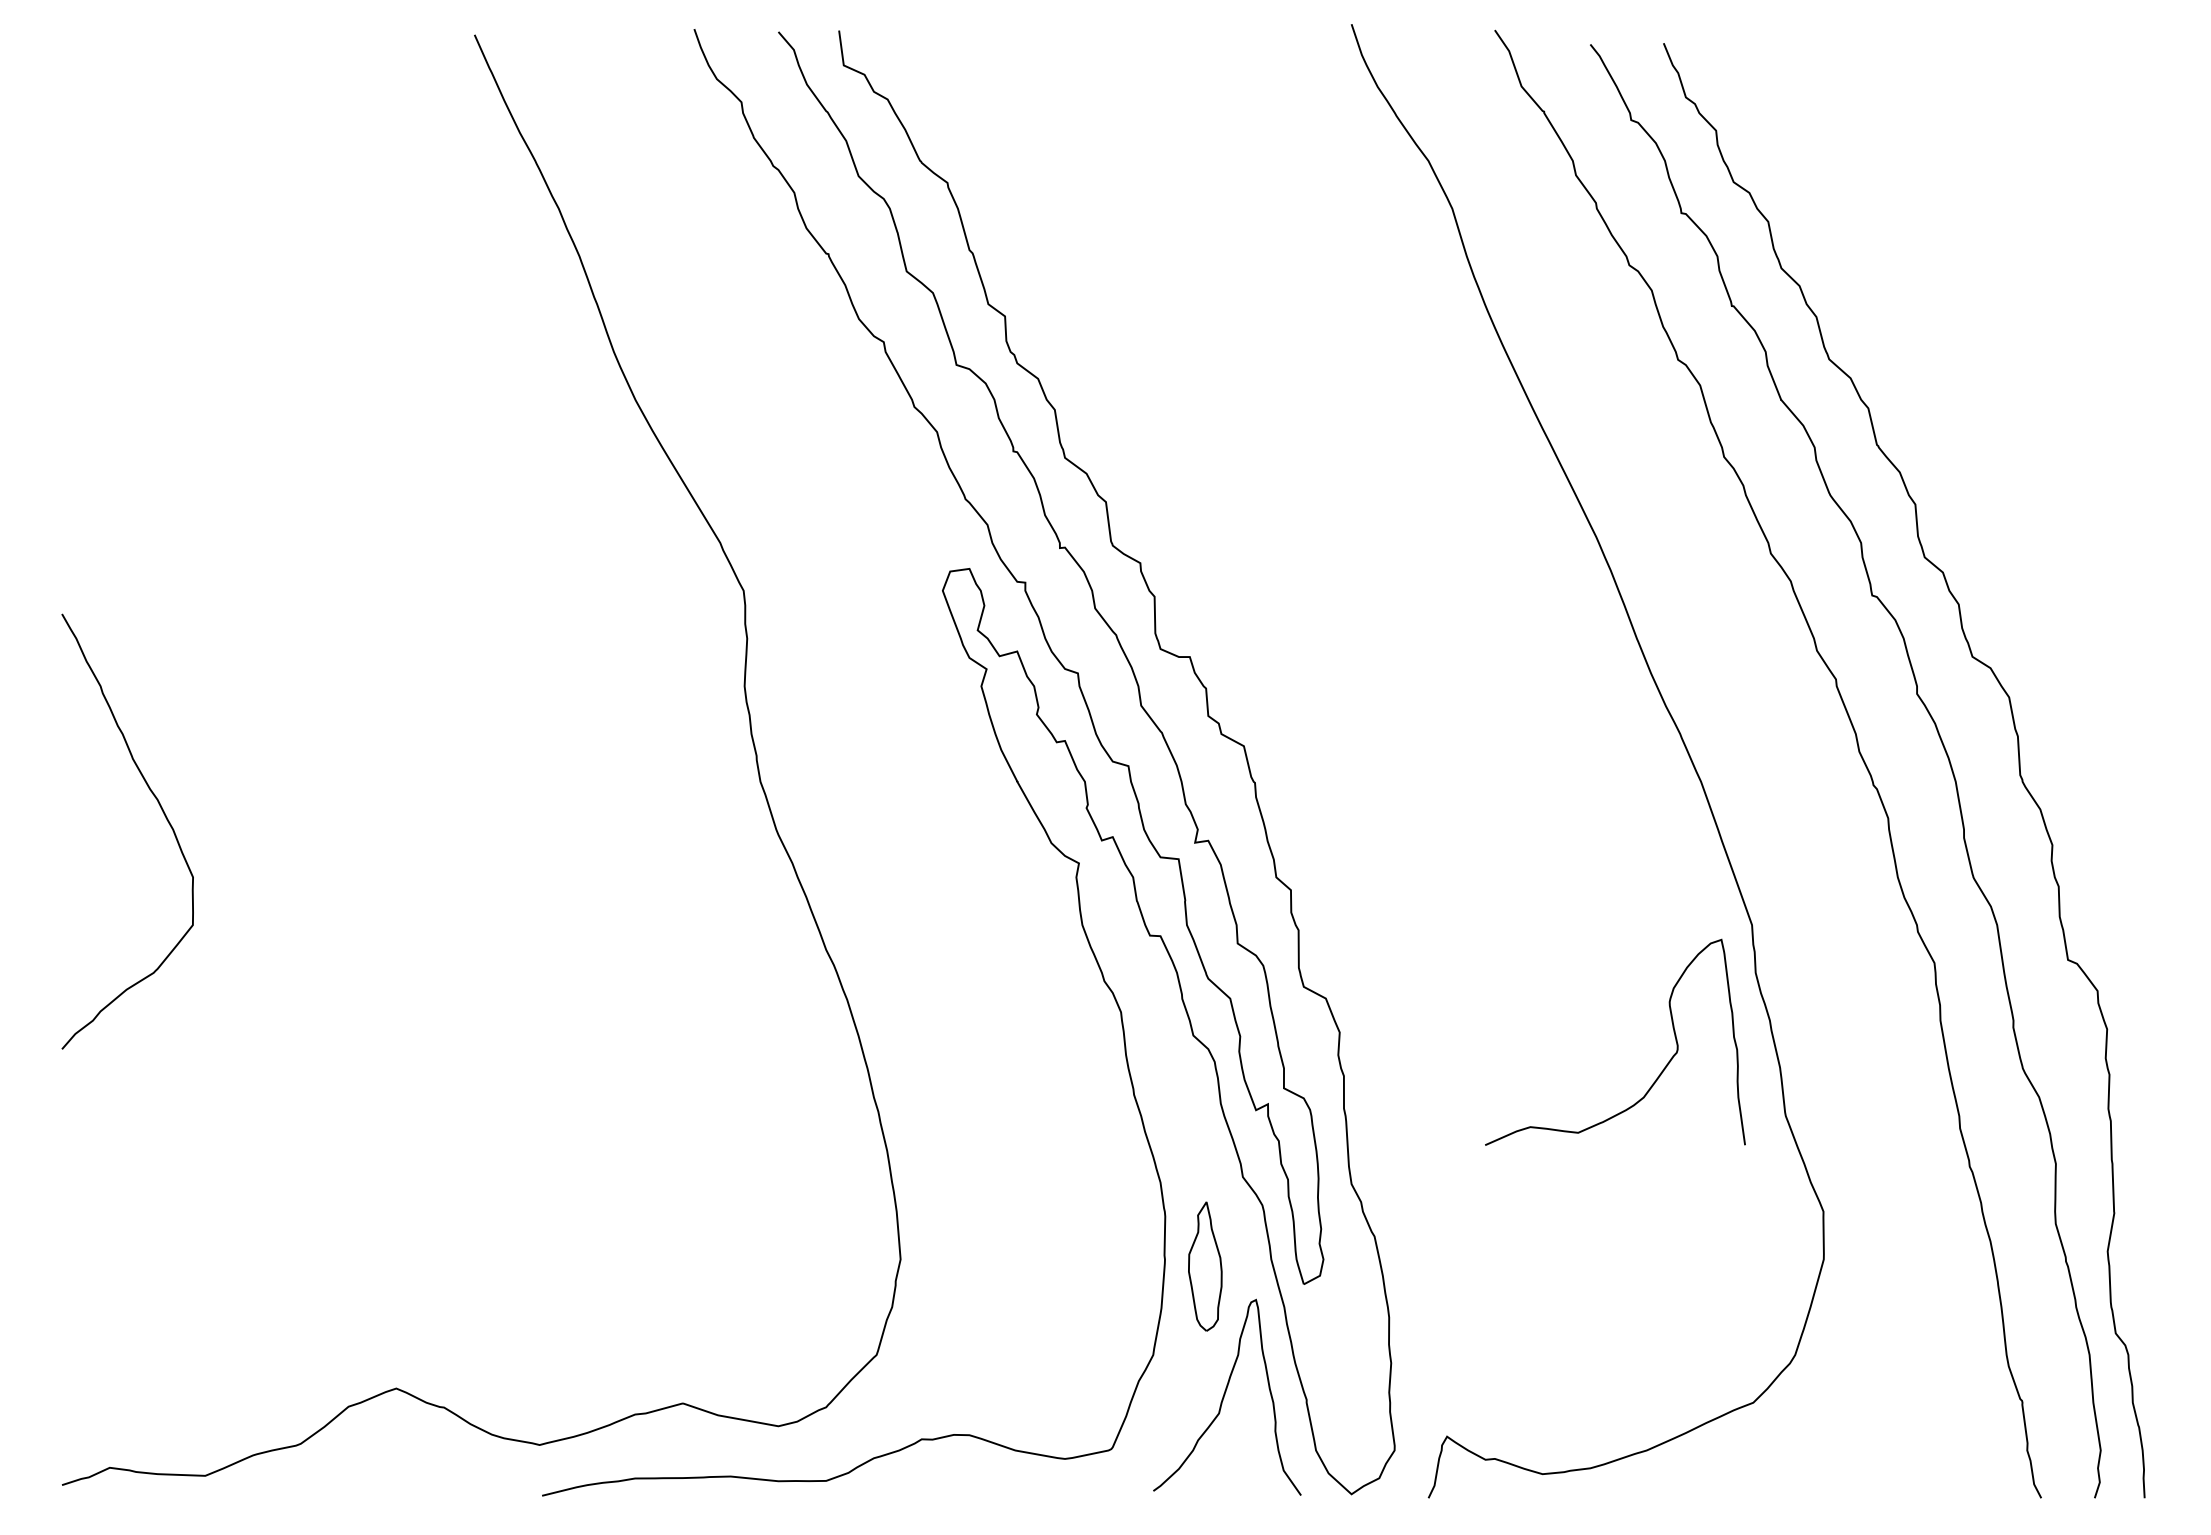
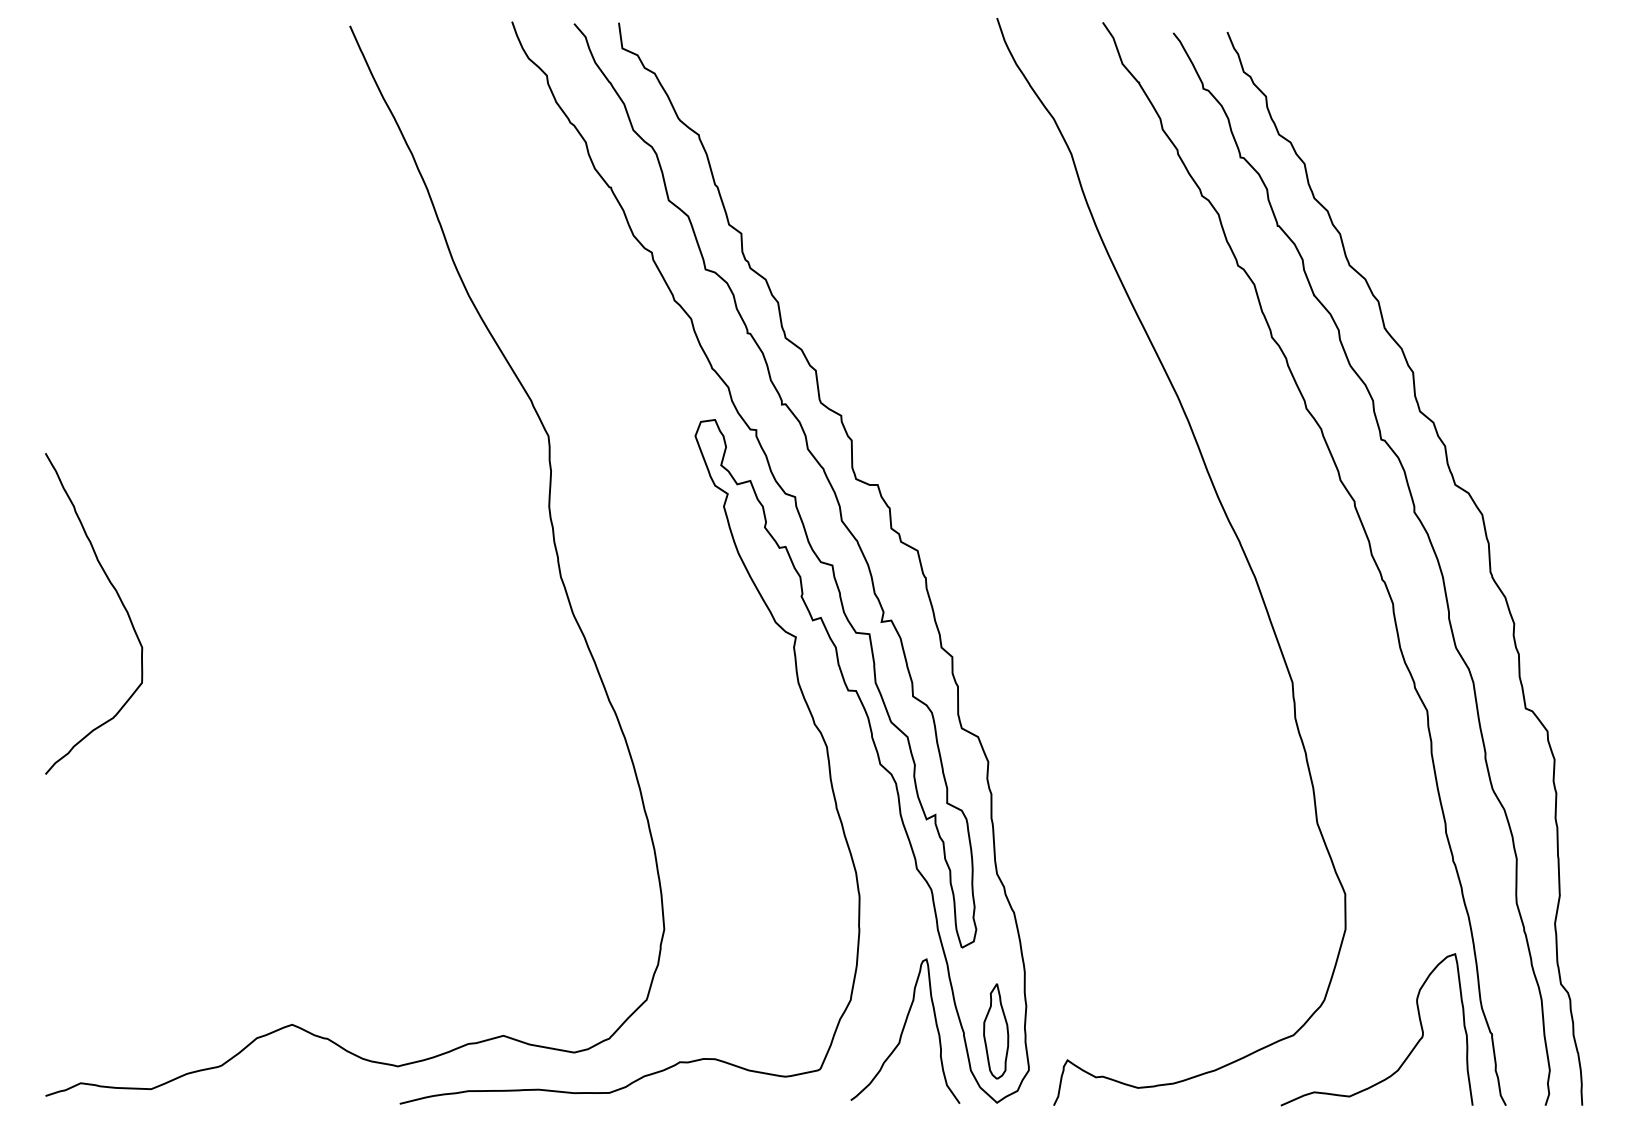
curve: (1660, 1072) -> (1410, 1052), moved
part: (1205, 1266) -> (996, 1031), moved

